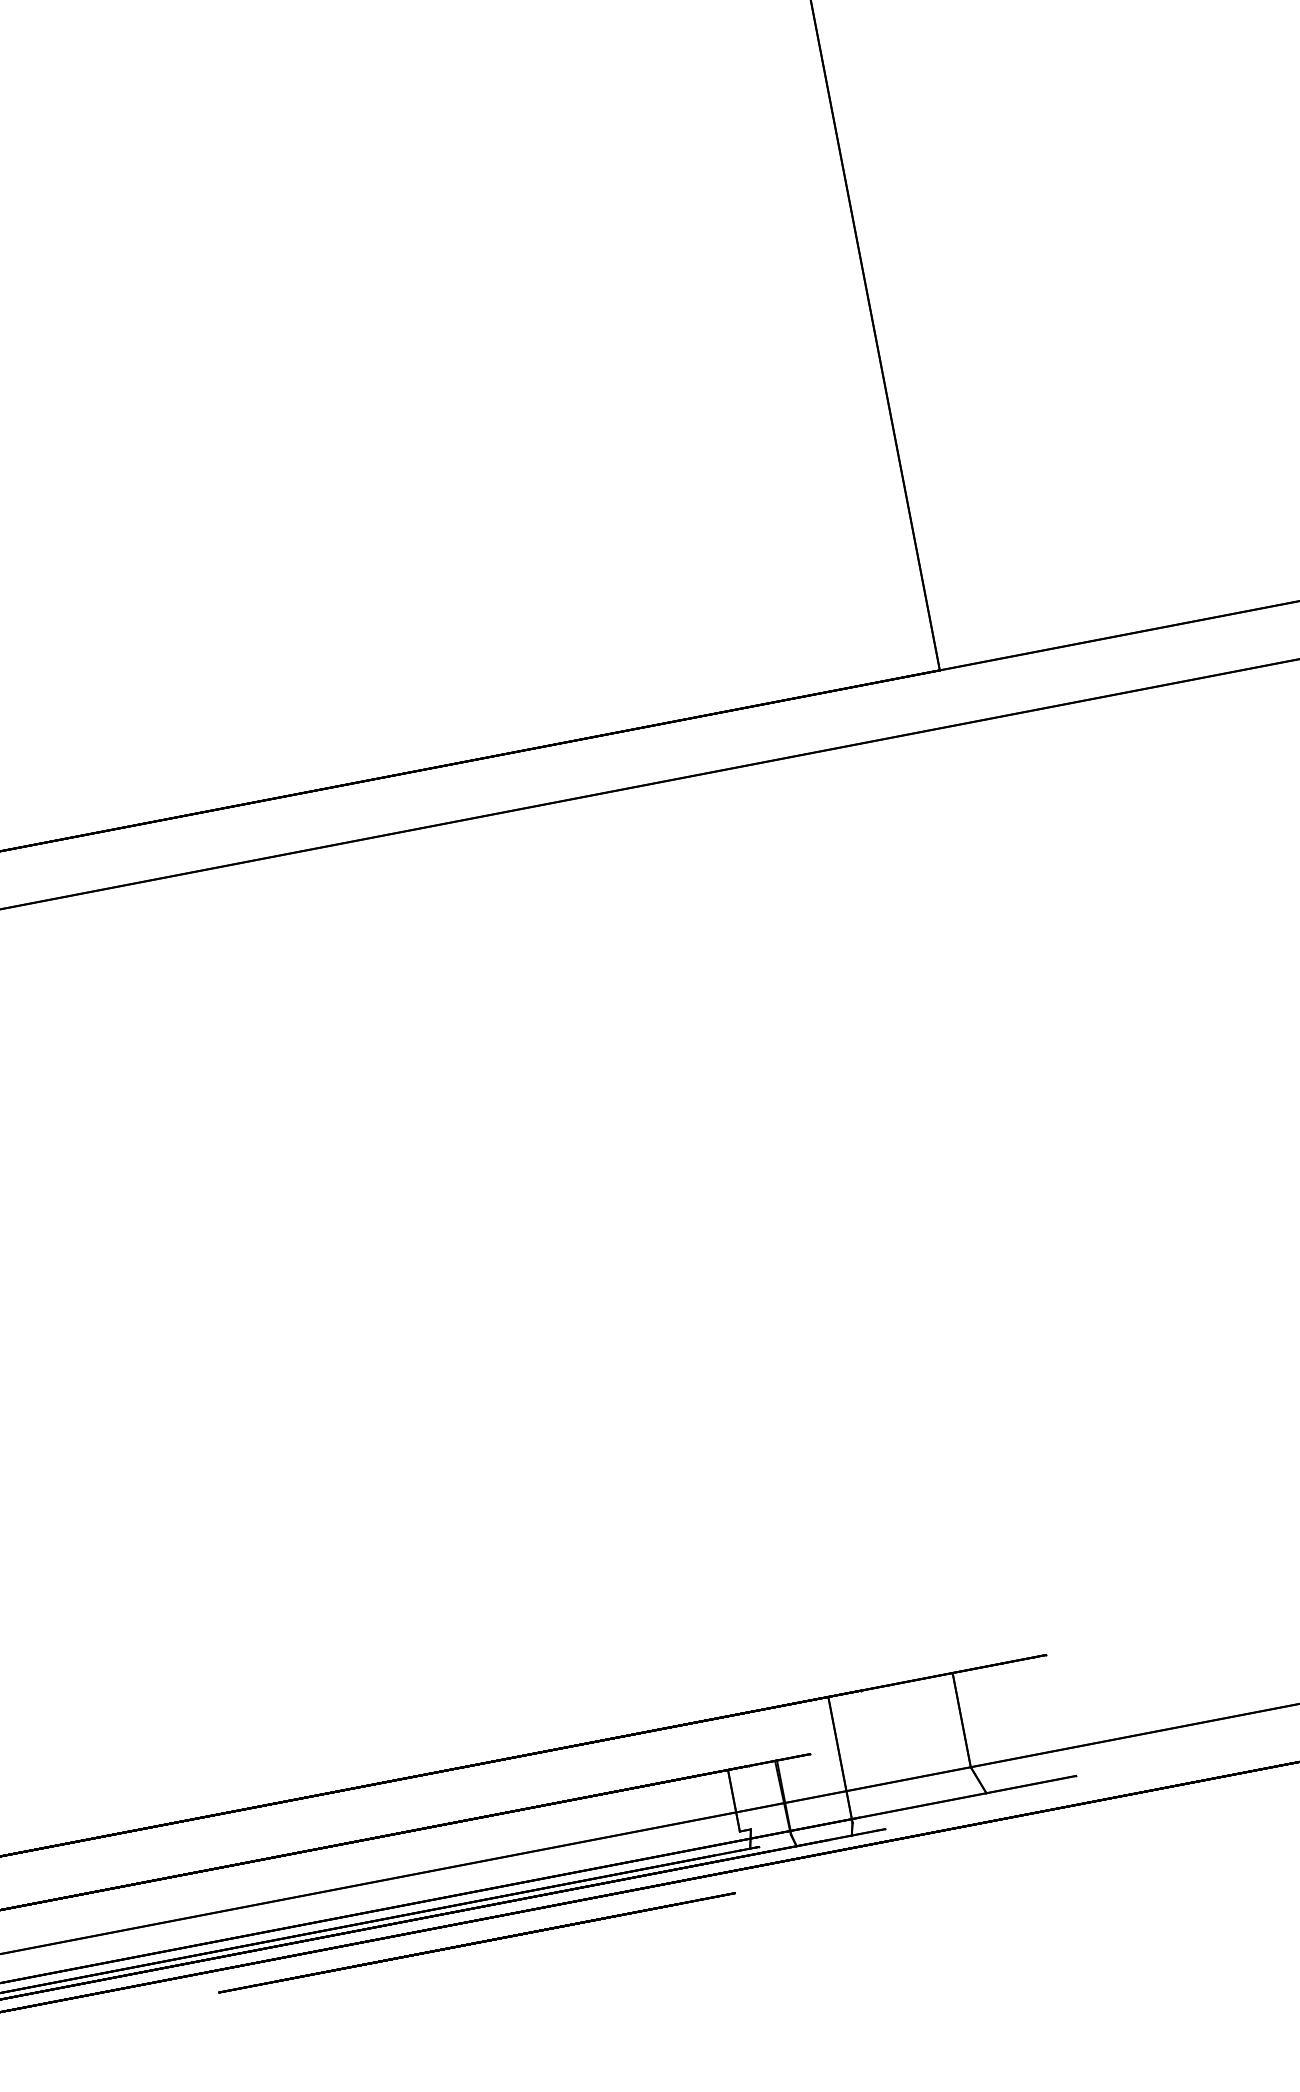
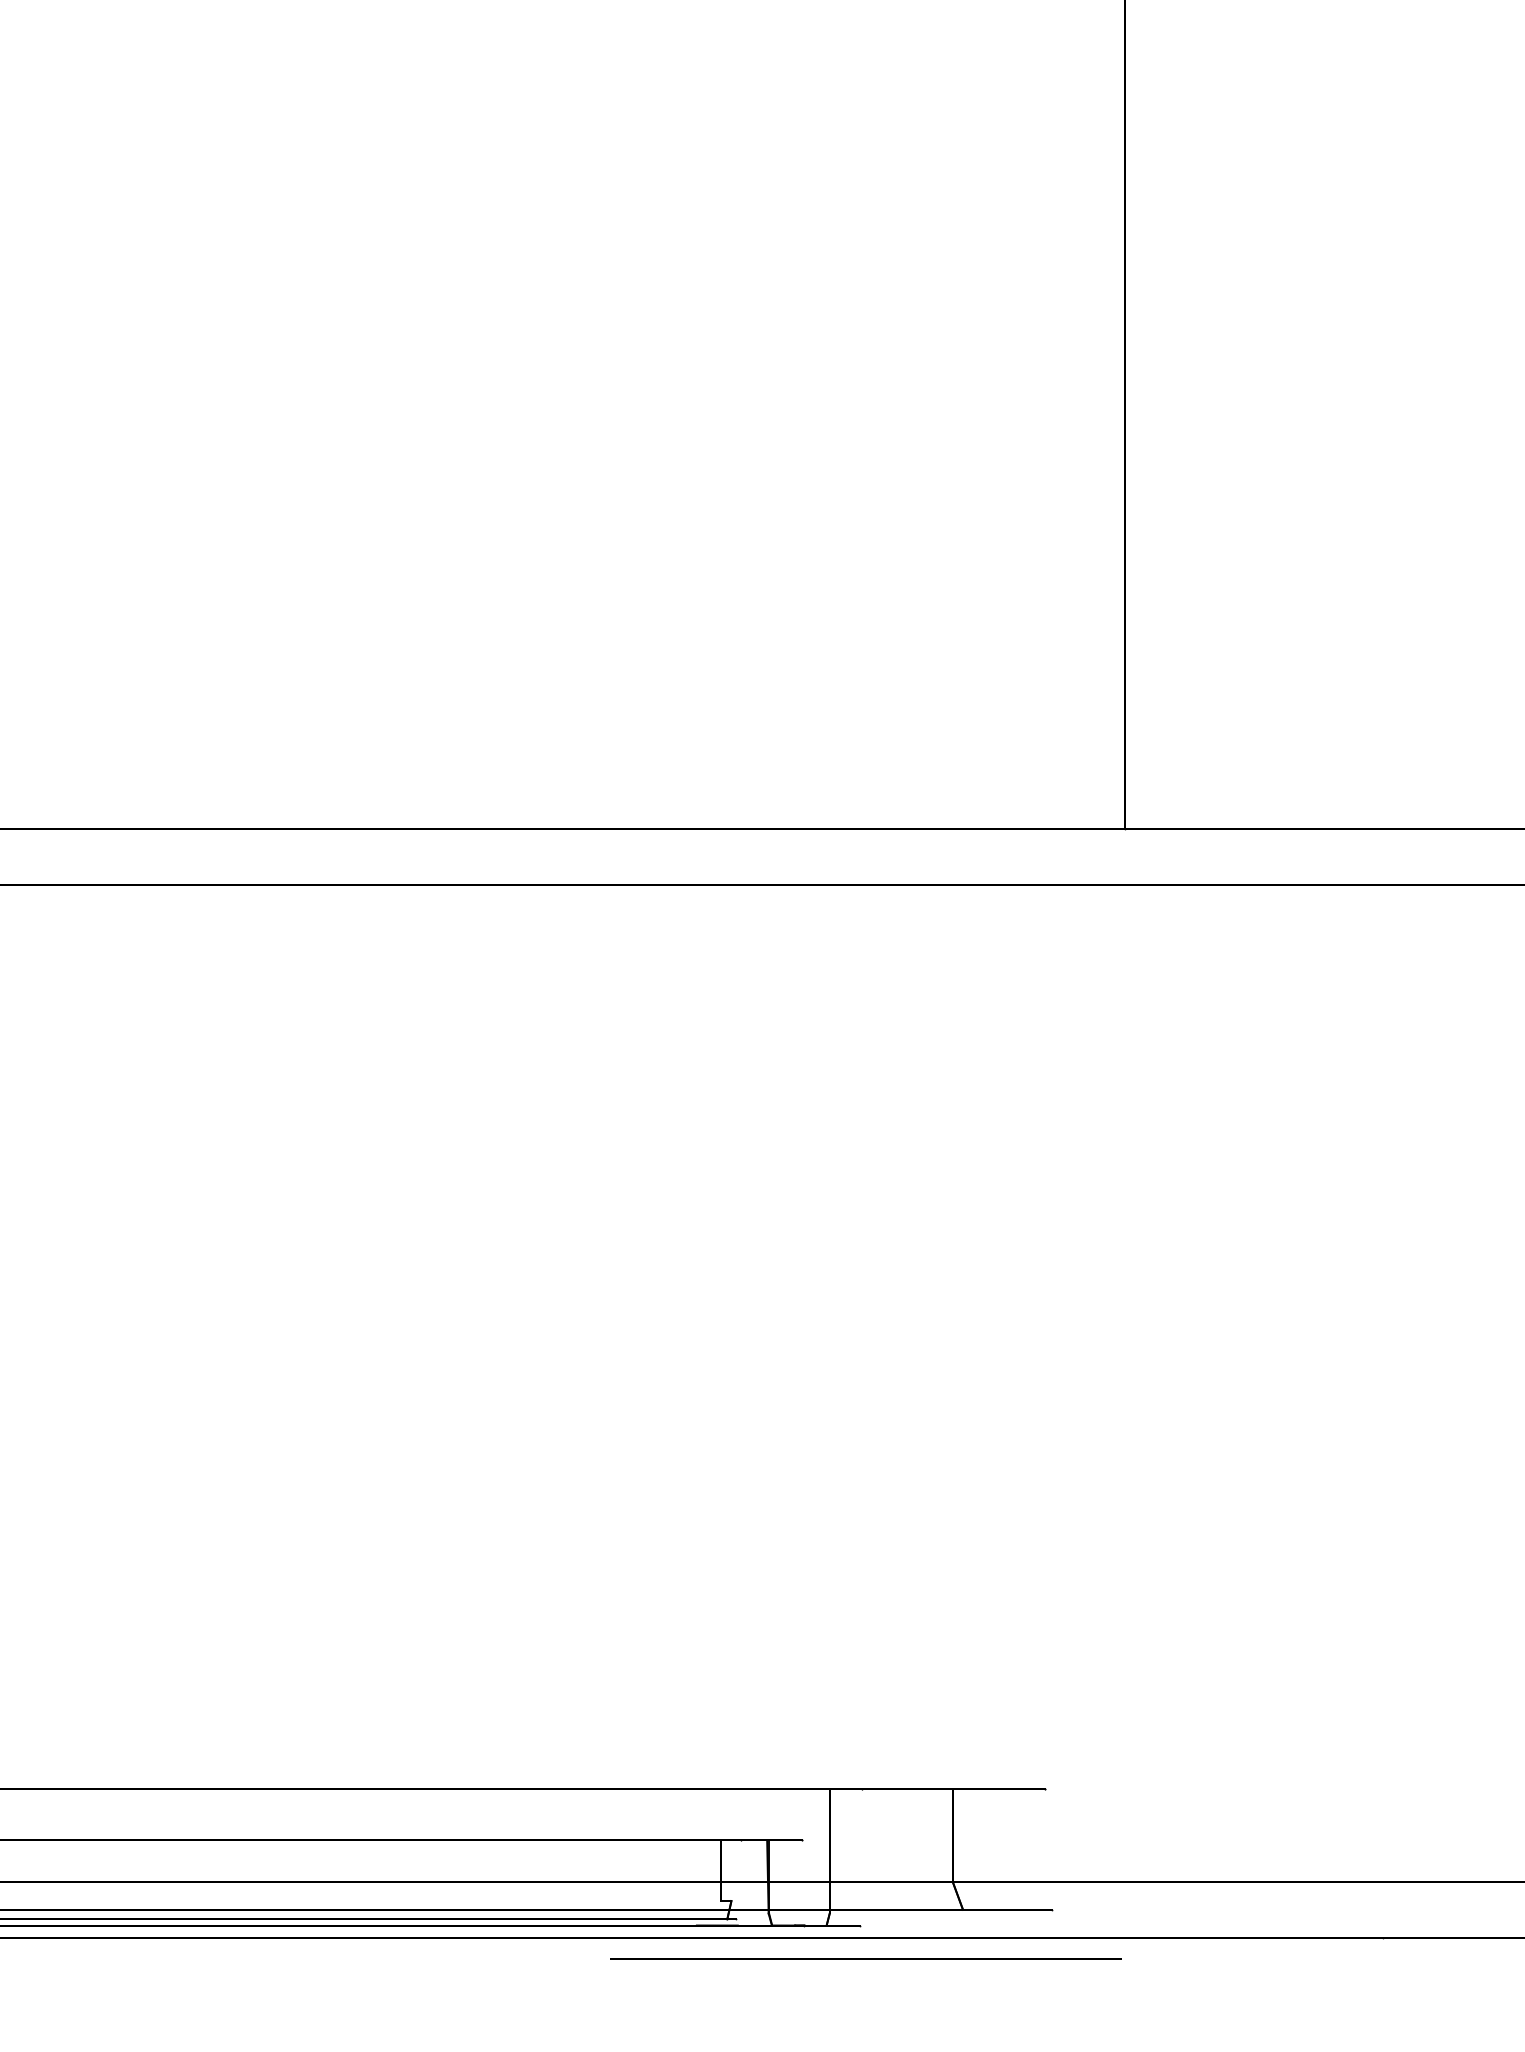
line: (476, 1942) -> (865, 1958), moved

